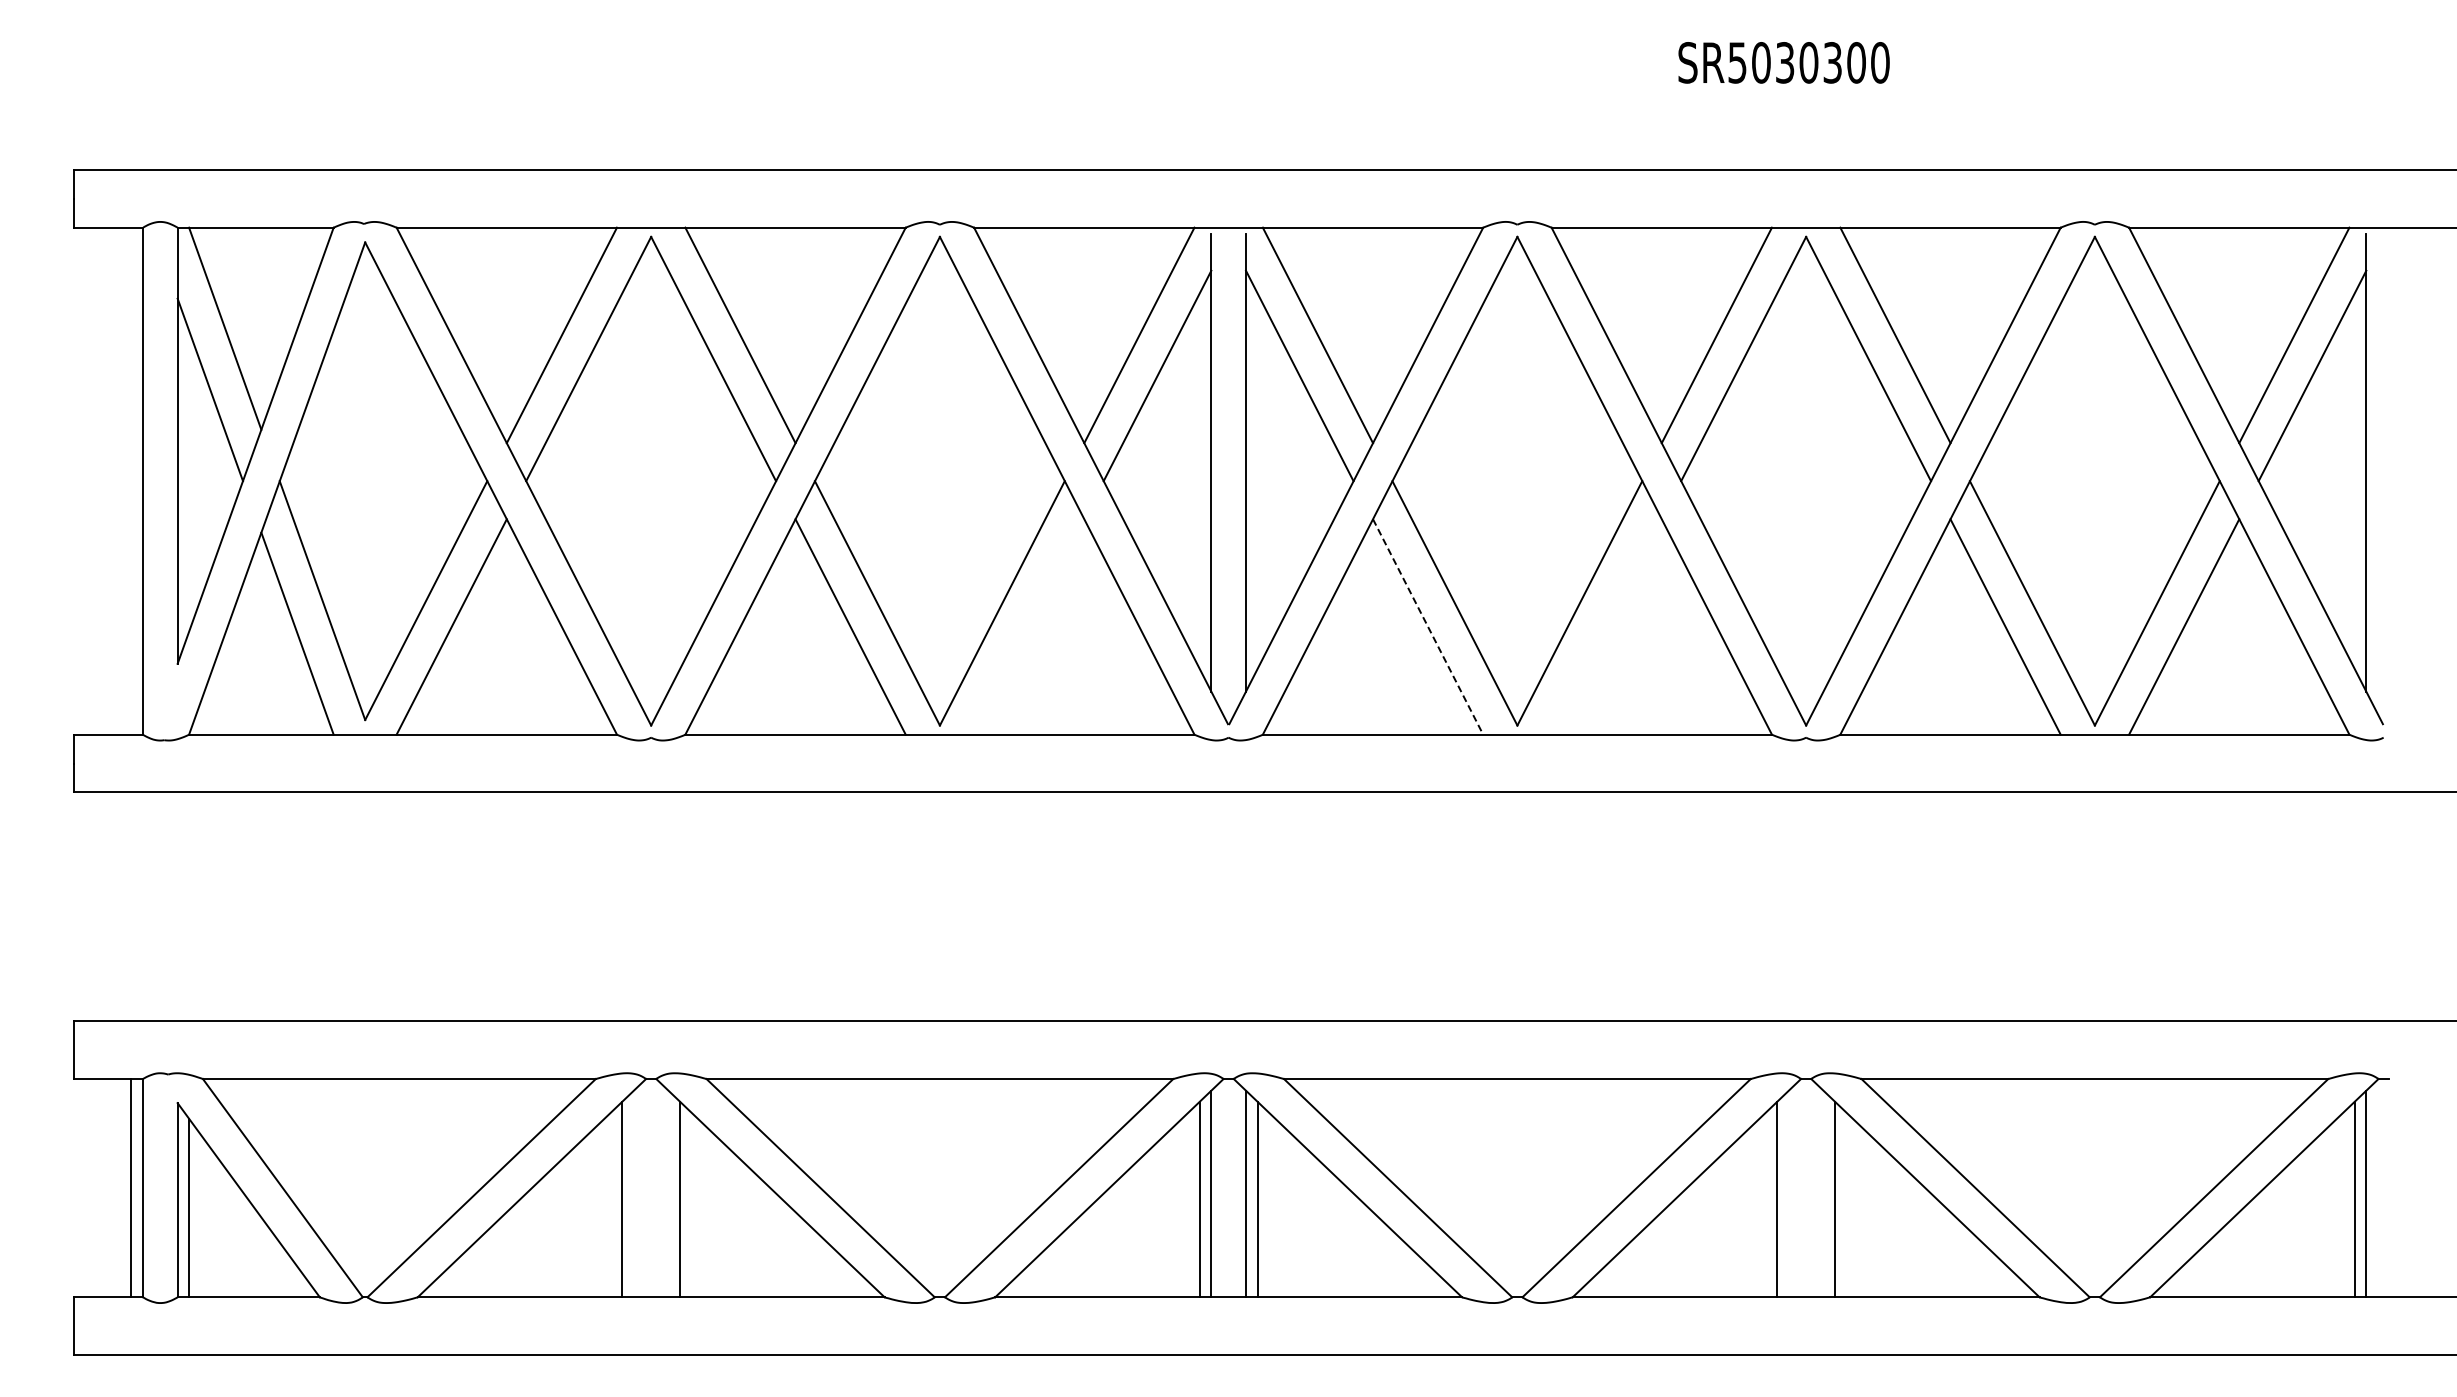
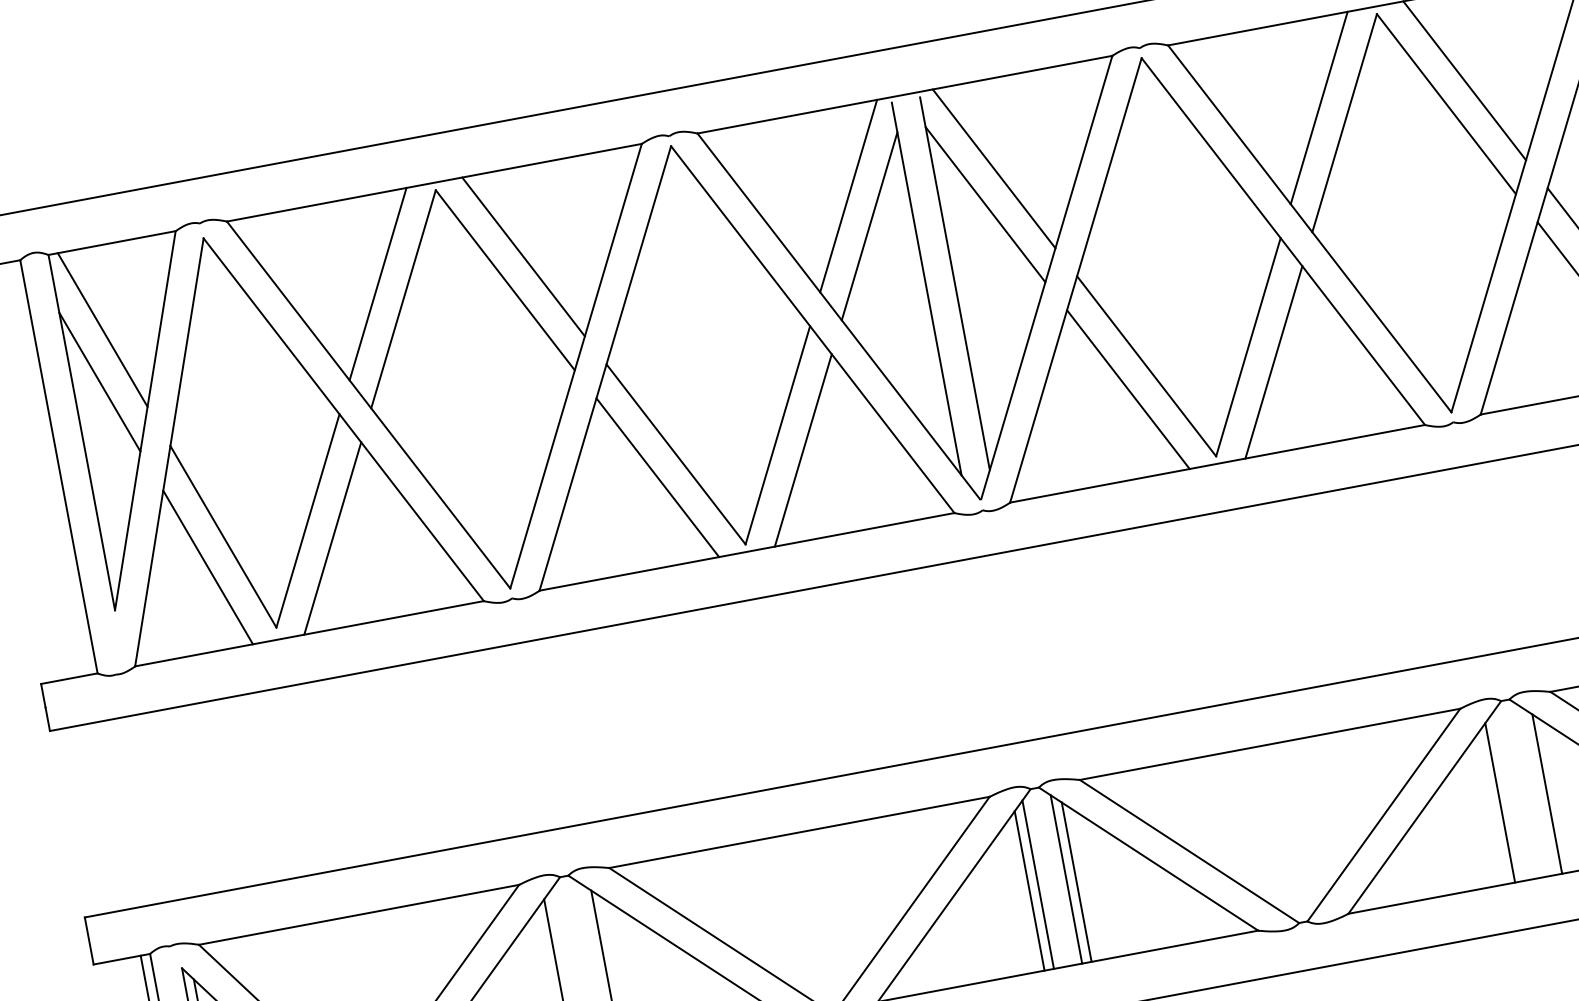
line: (1029, 626) -> (803, 450), added
line: (1606, 626) -> (1273, 362), added
line: (1428, 627) -> (1128, 390), dashed -> solid

